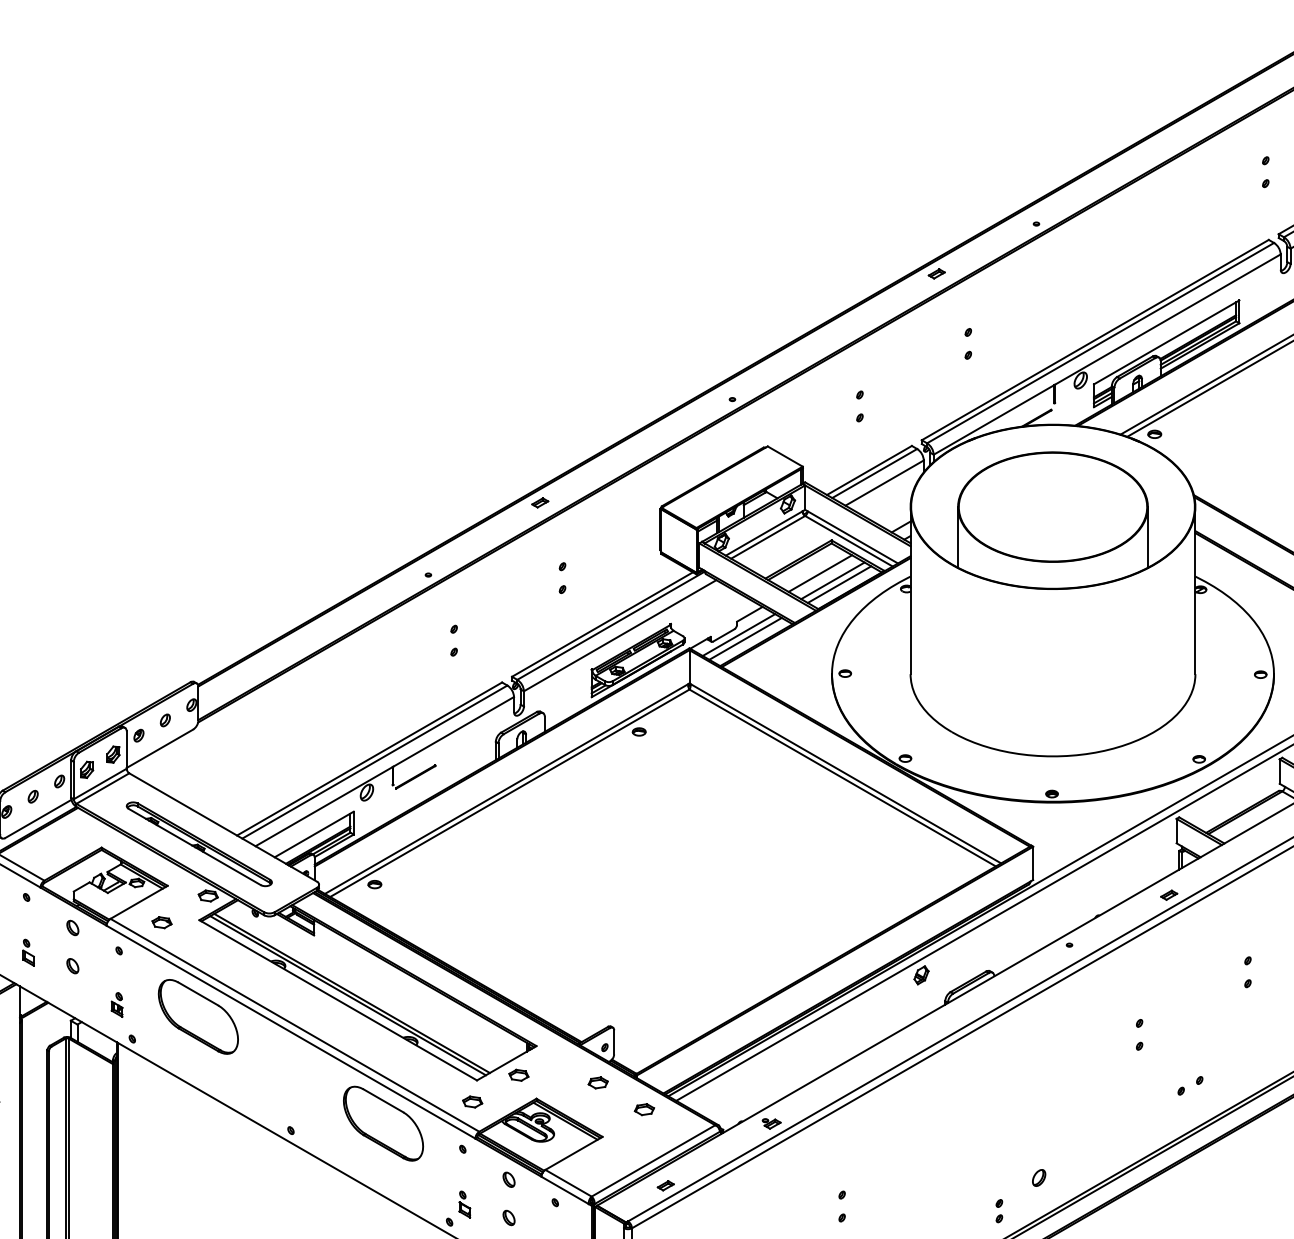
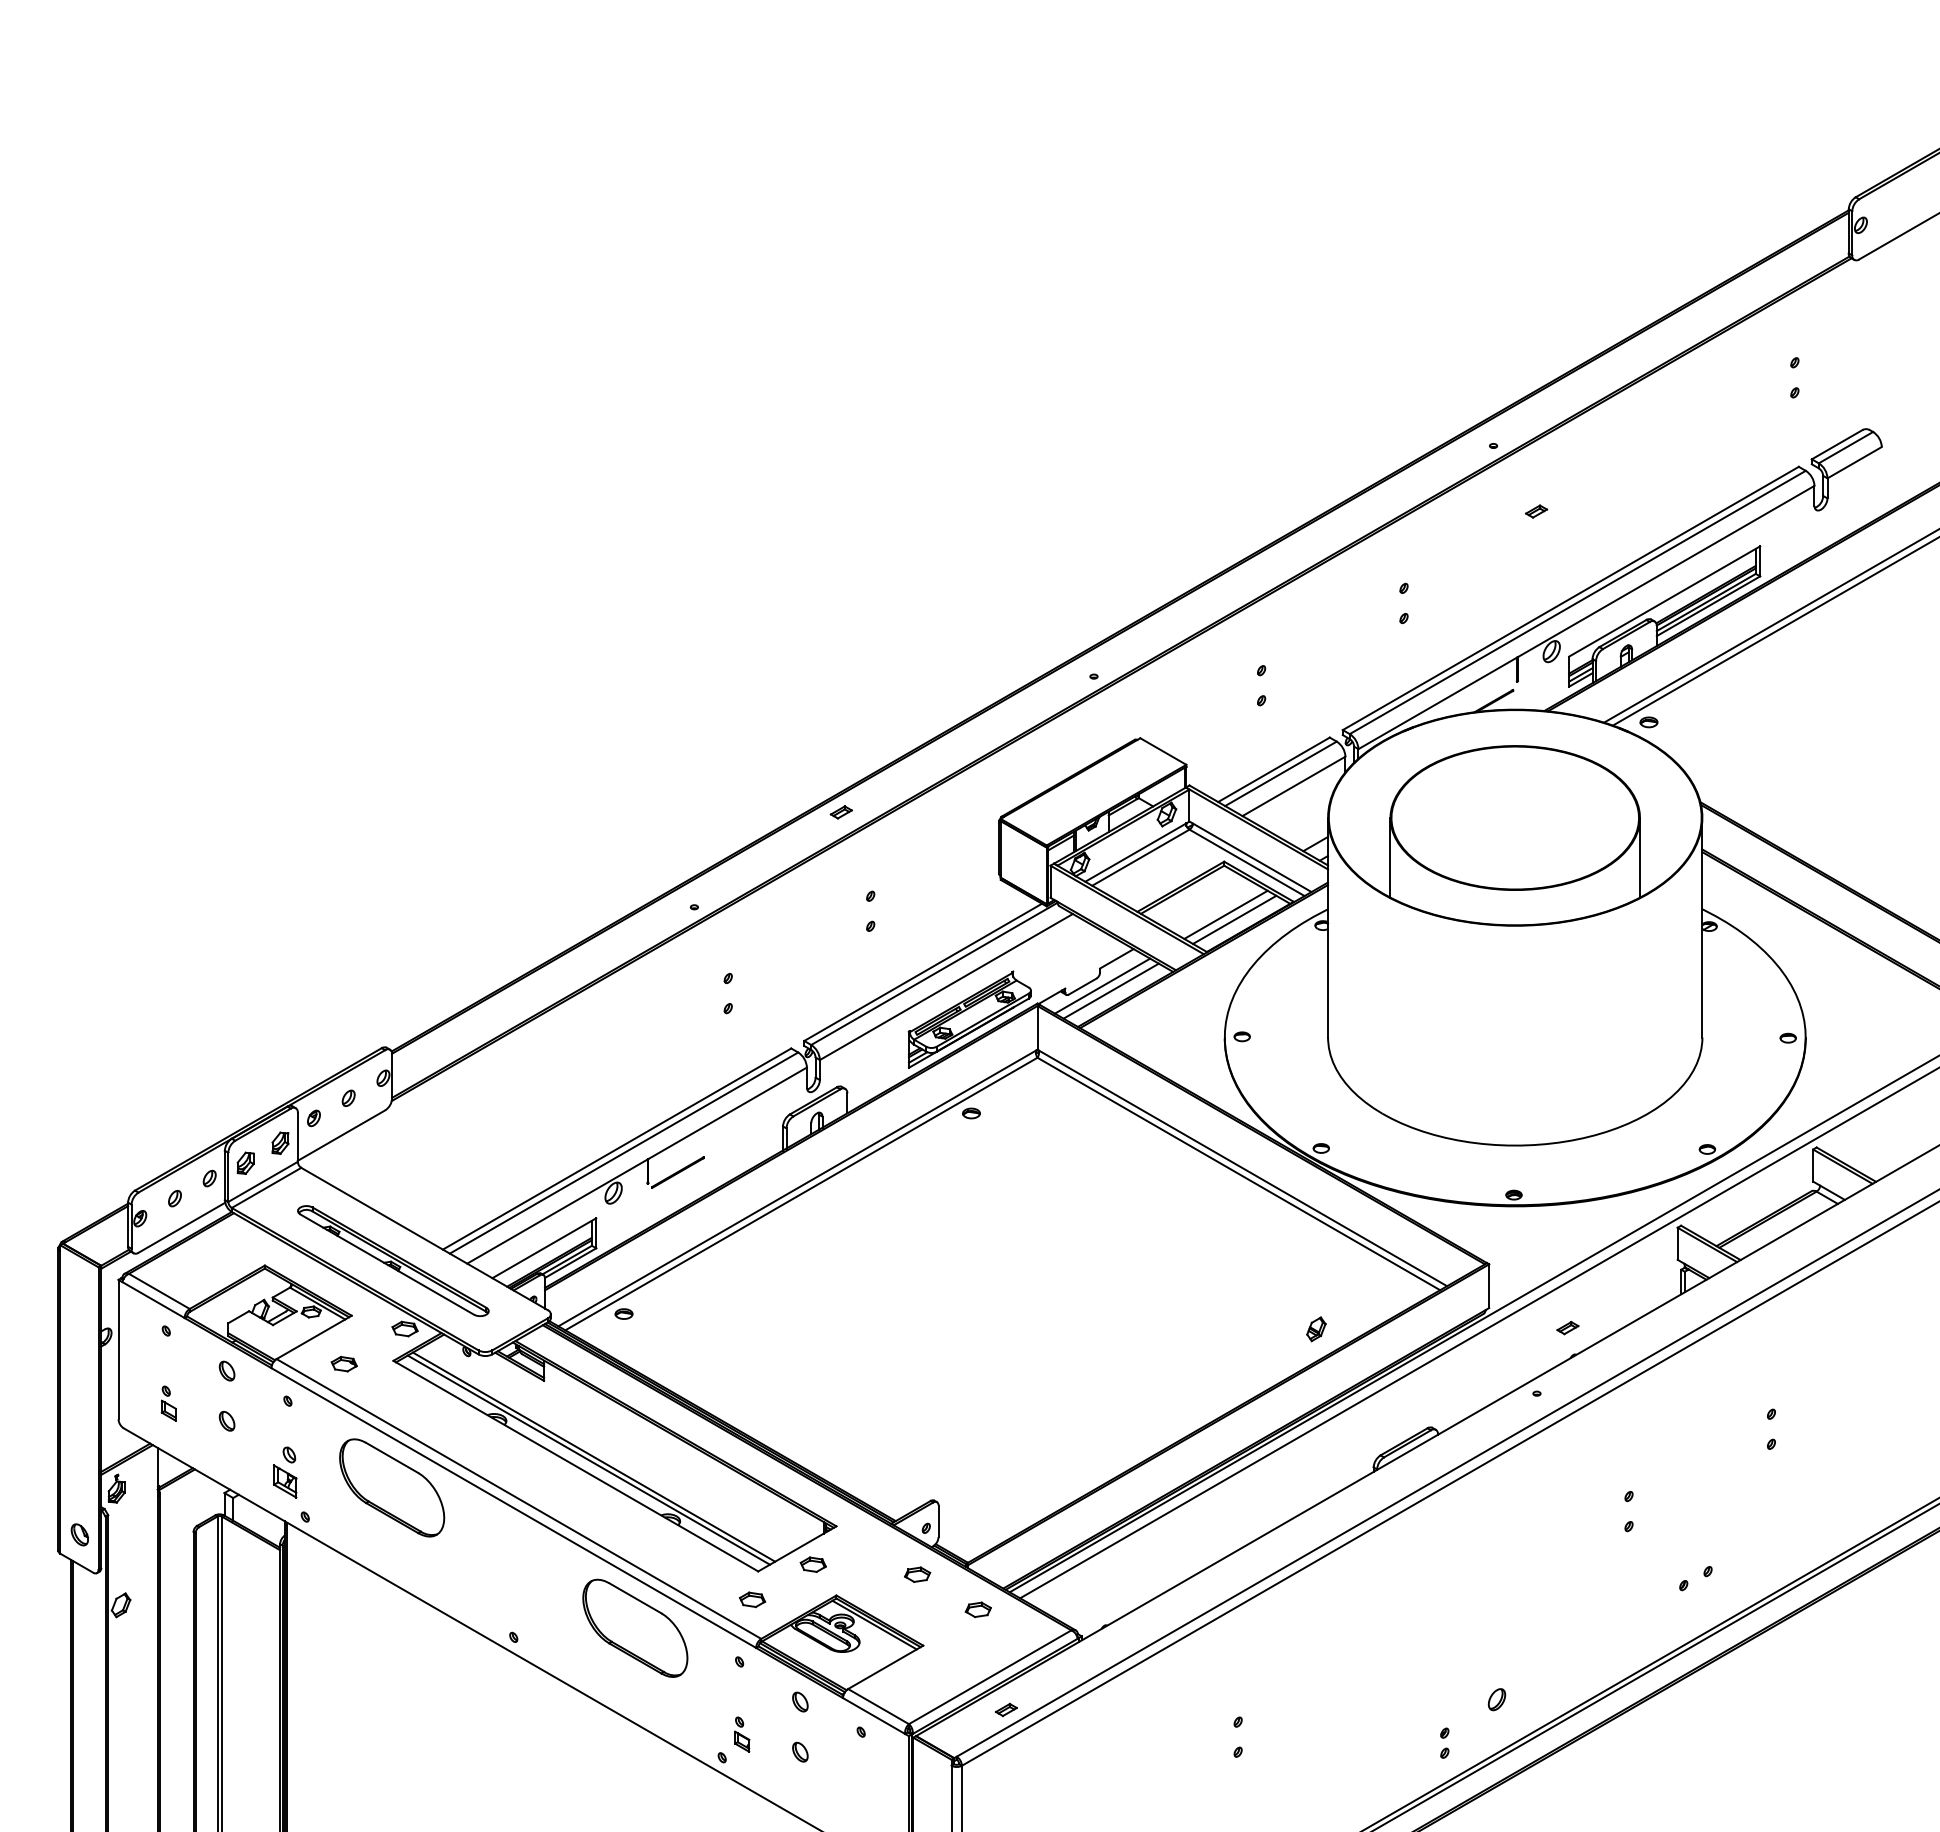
part: (936, 273) -> (1536, 511), moved
line: (820, 573) -> (1209, 905), removed
part: (1168, 895) -> (1567, 1328), moved
part: (921, 975) -> (1316, 1329), moved
part: (117, 1004) -> (285, 1471), size x1.6
part: (771, 1123) -> (1145, 1628), removed

